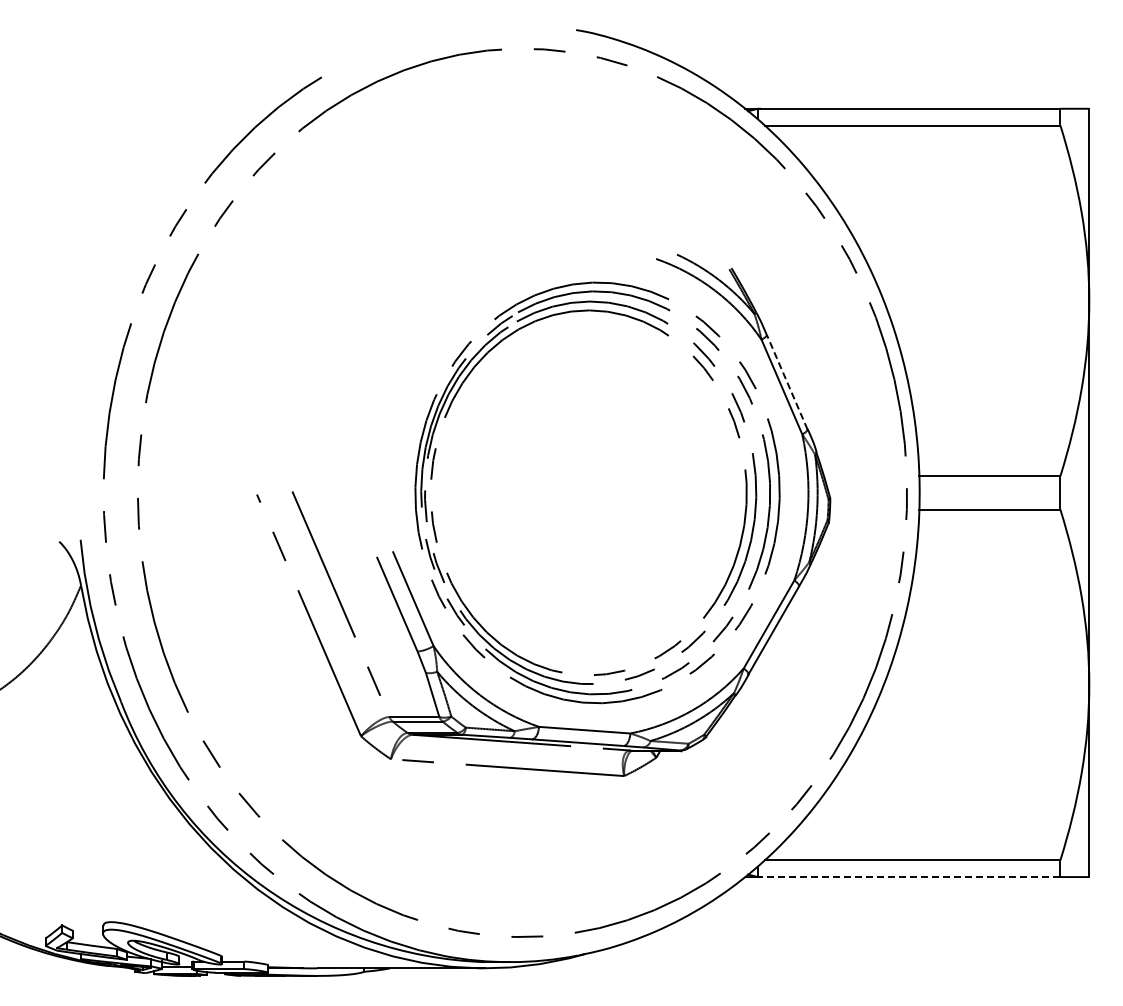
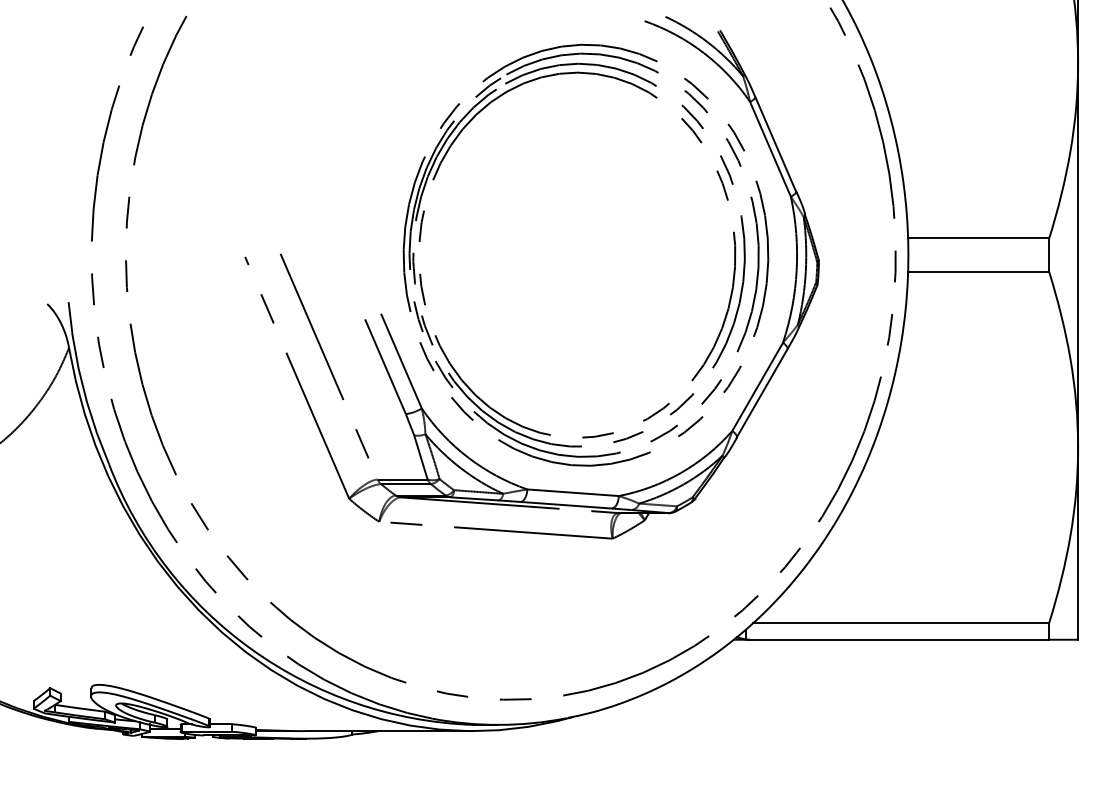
line: (787, 382) -> (776, 144), dashed -> solid
line: (910, 877) -> (899, 640), dashed -> solid

